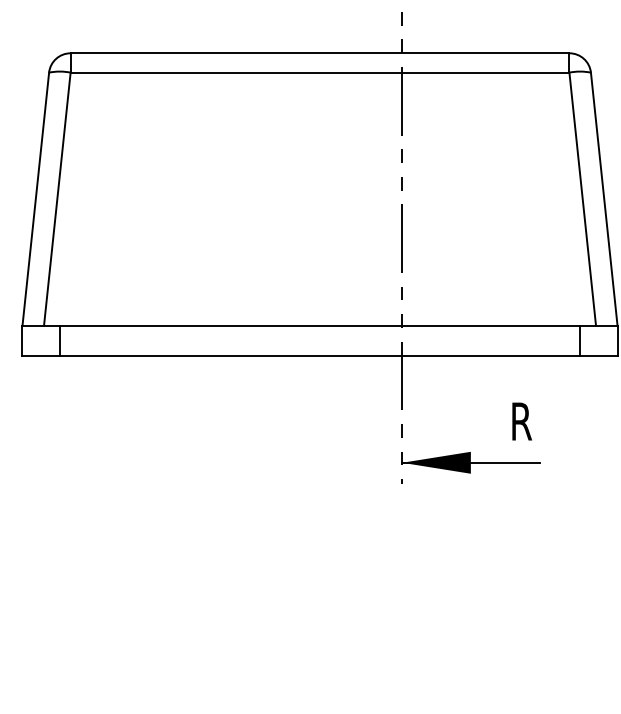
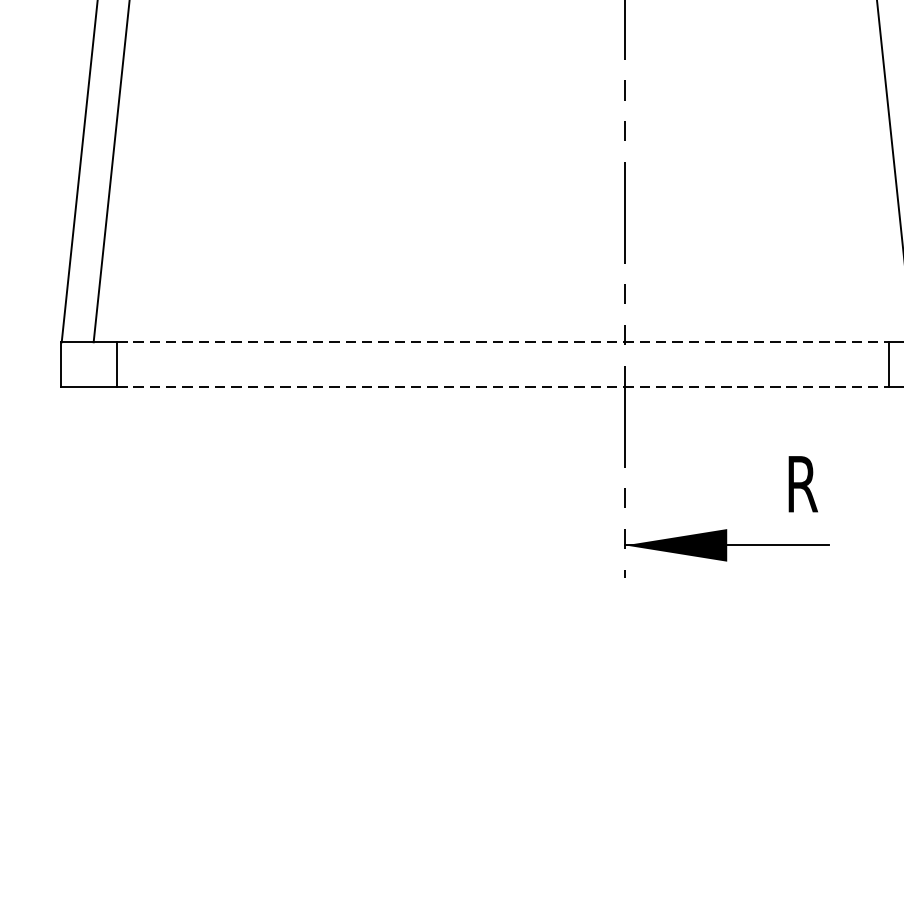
line: (320, 325) -> (504, 341), solid -> dashed
line: (320, 356) -> (504, 387), solid -> dashed

